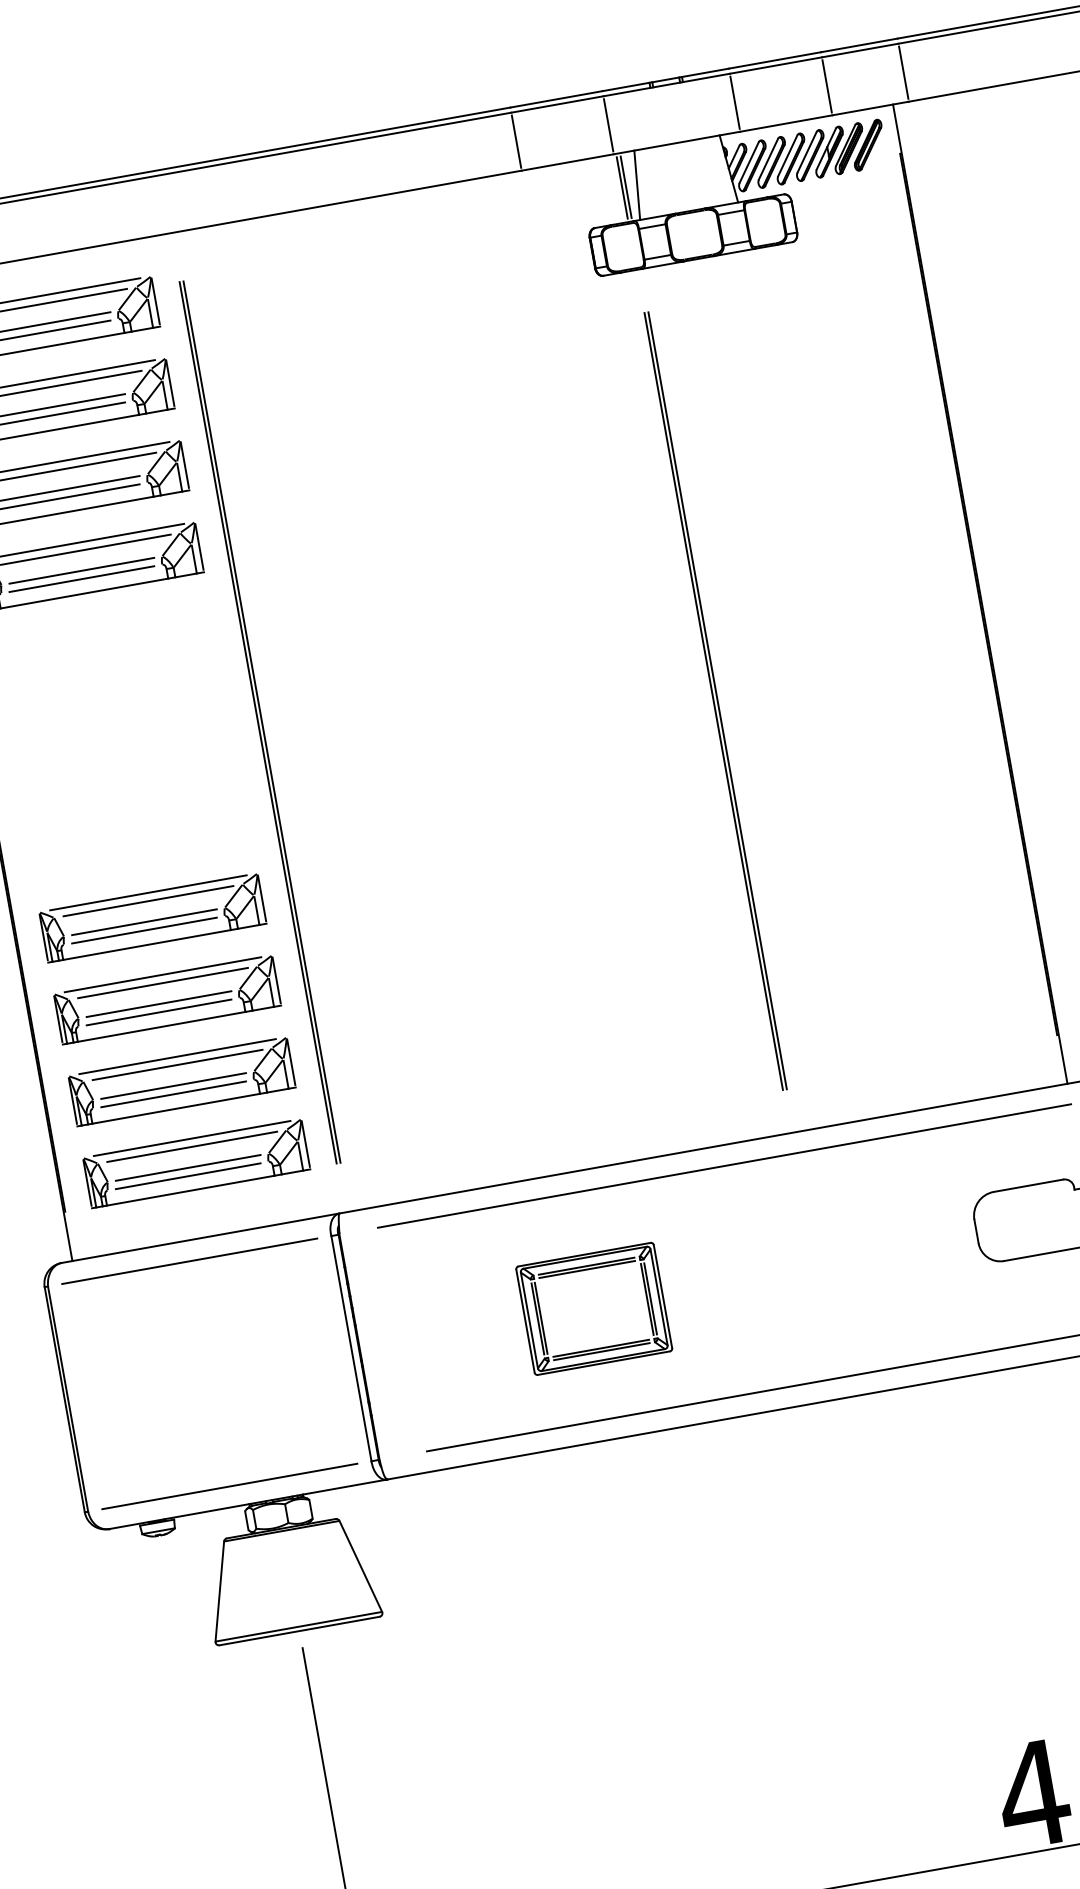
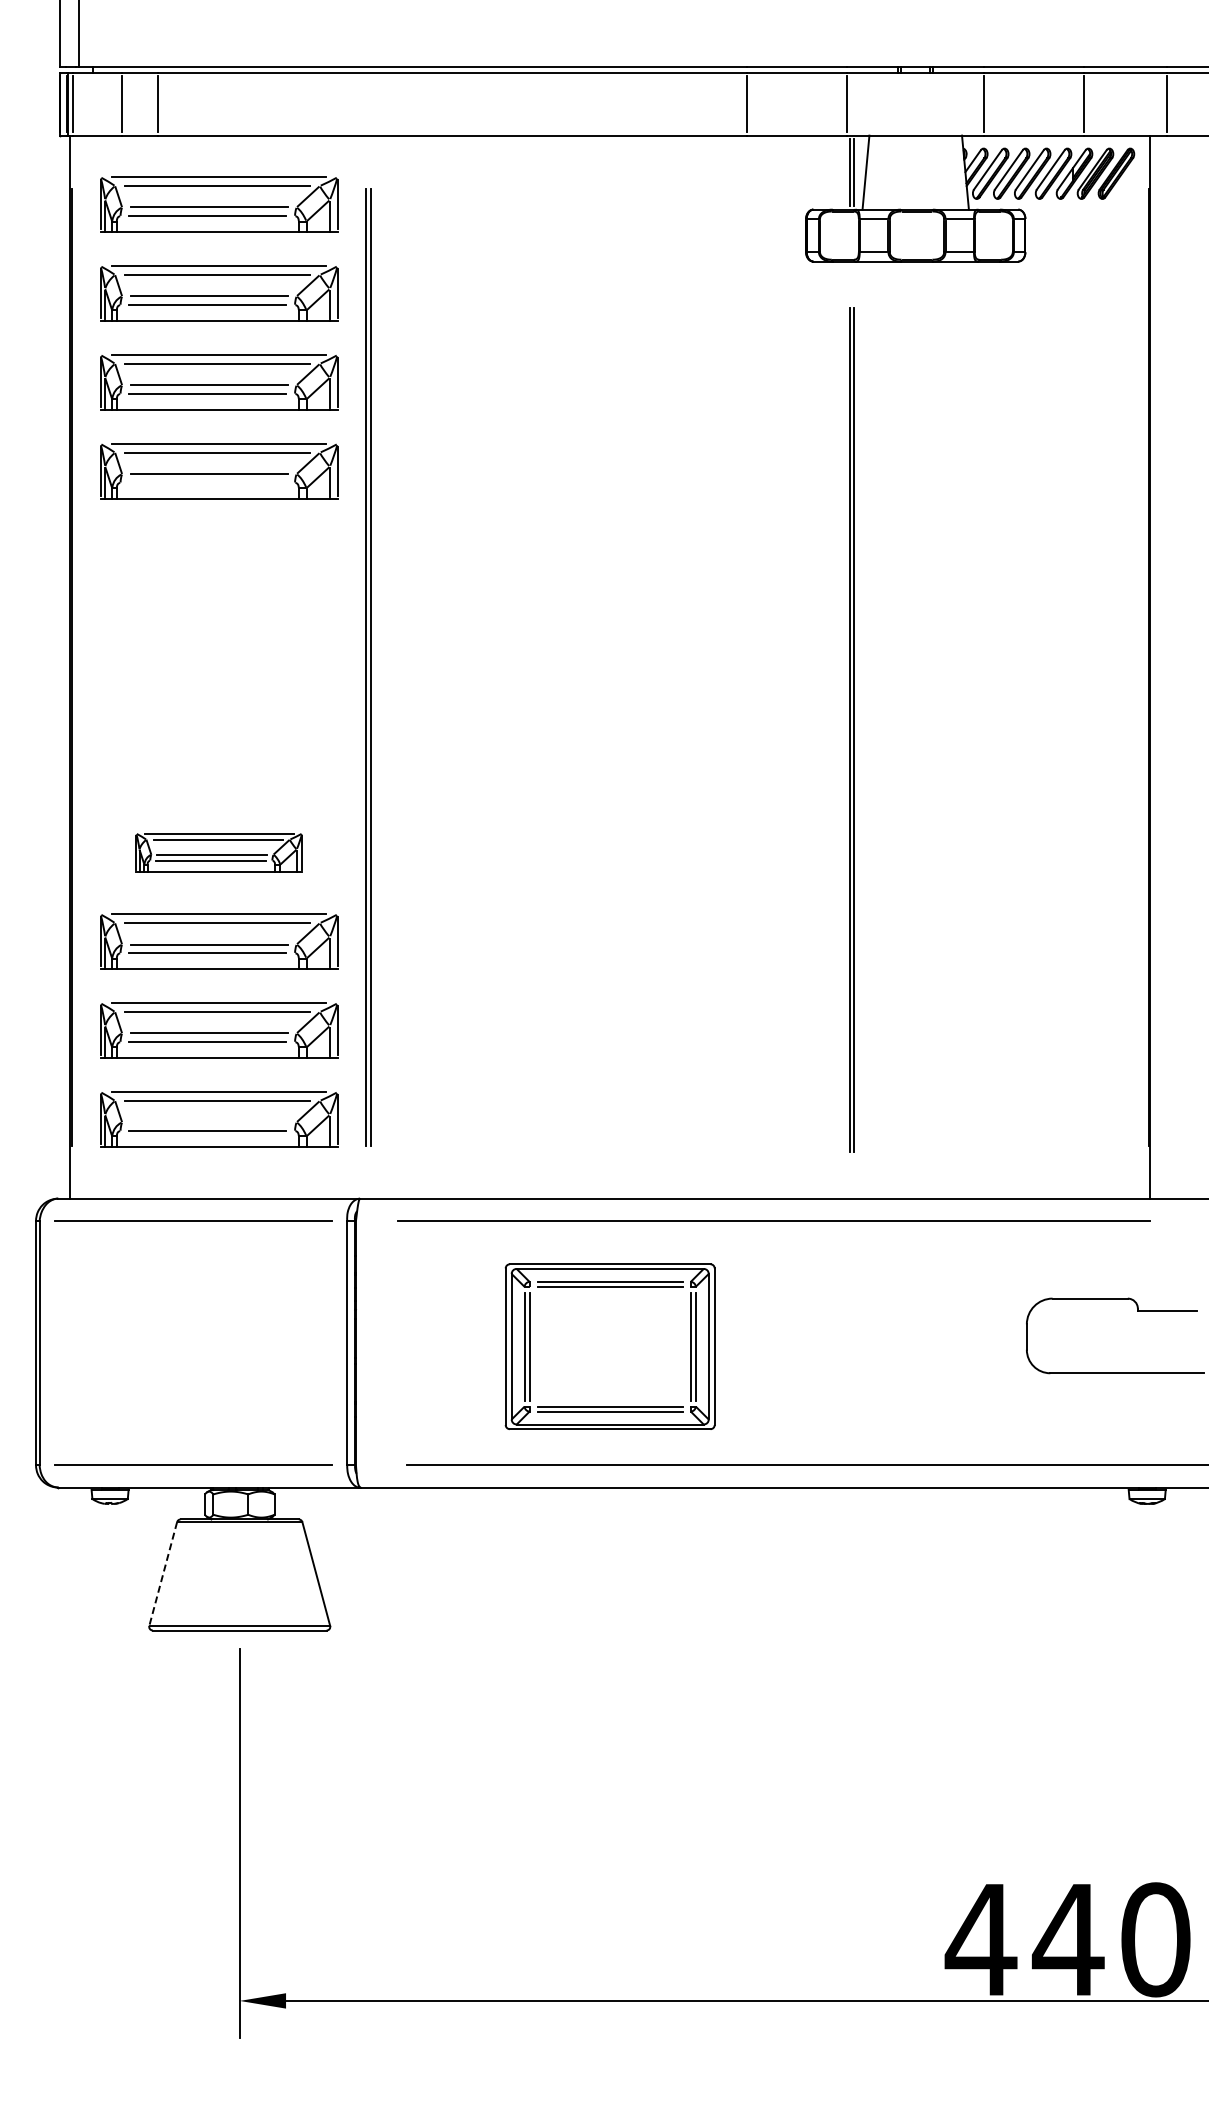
line: (81, 578) -> (207, 482), removed
part: (153, 917) -> (219, 852), size x0.7
line: (187, 1168) -> (208, 1122), removed
part: (593, 1308) -> (609, 1346), size x1.4
line: (220, 1591) -> (163, 1574), solid -> dashed

